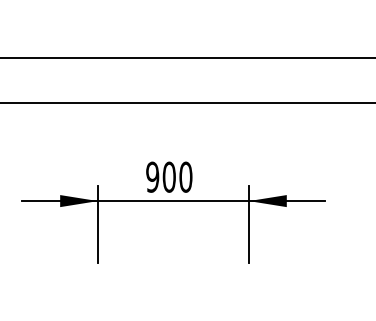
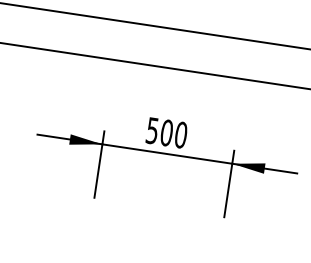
text: (152, 176) -> (152, 130), 900 -> 500

